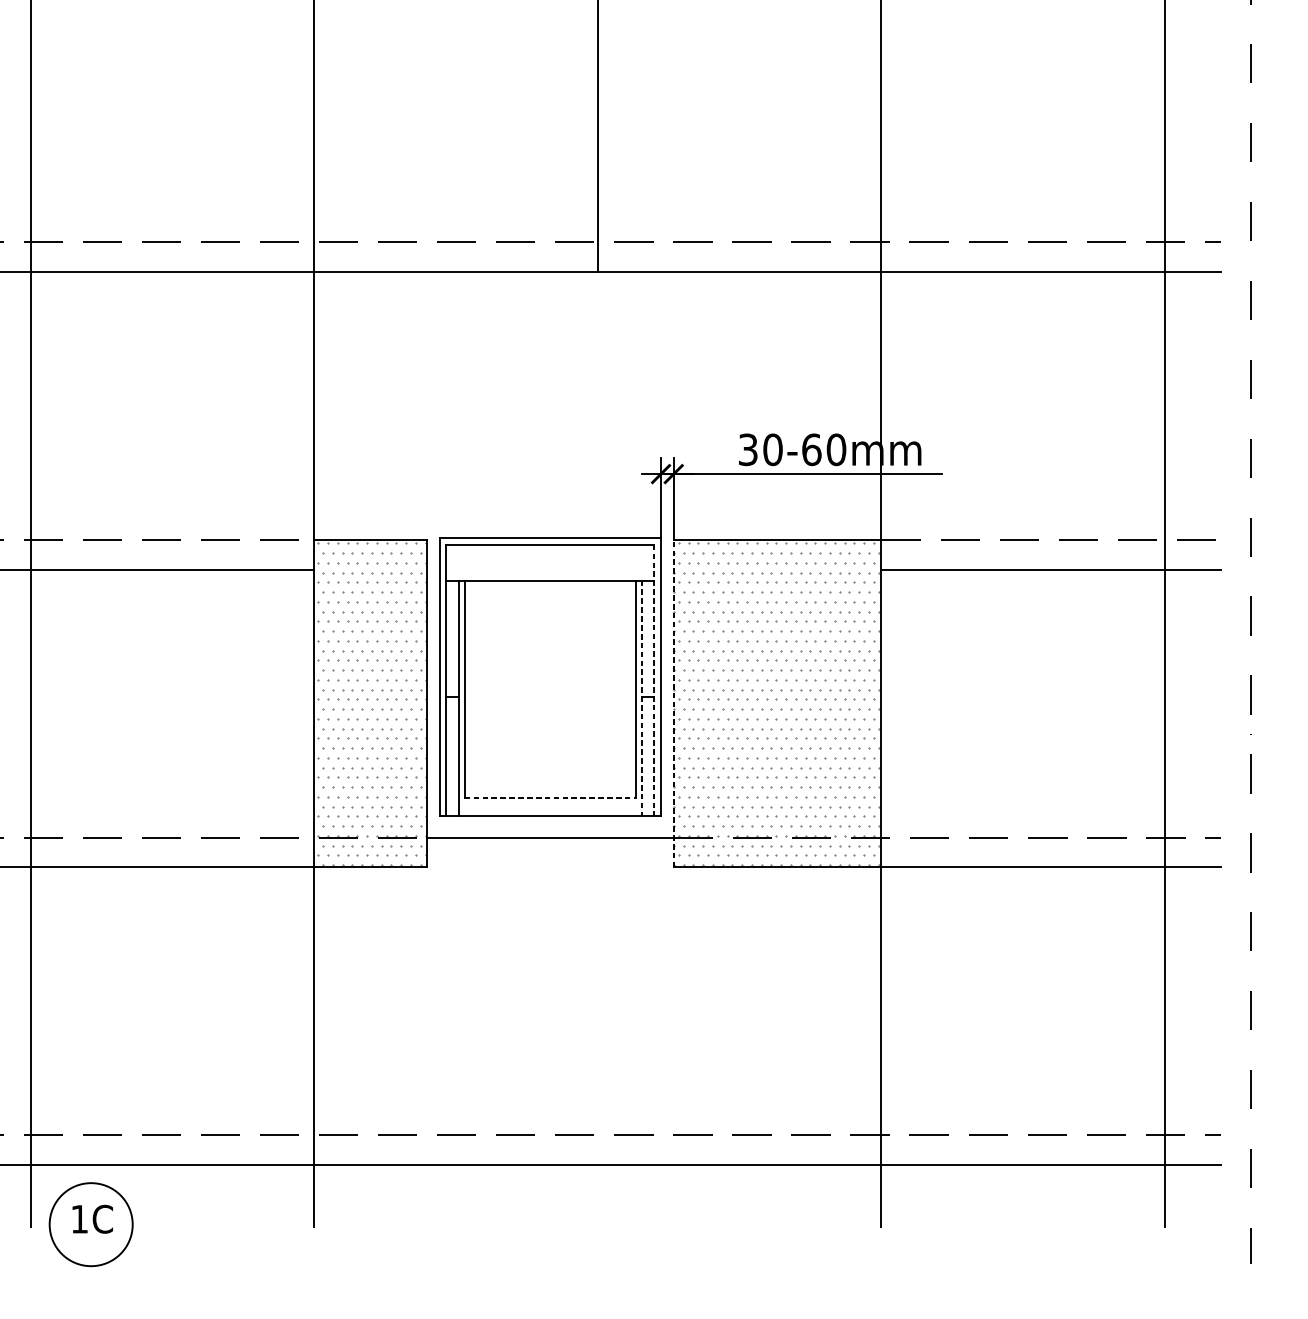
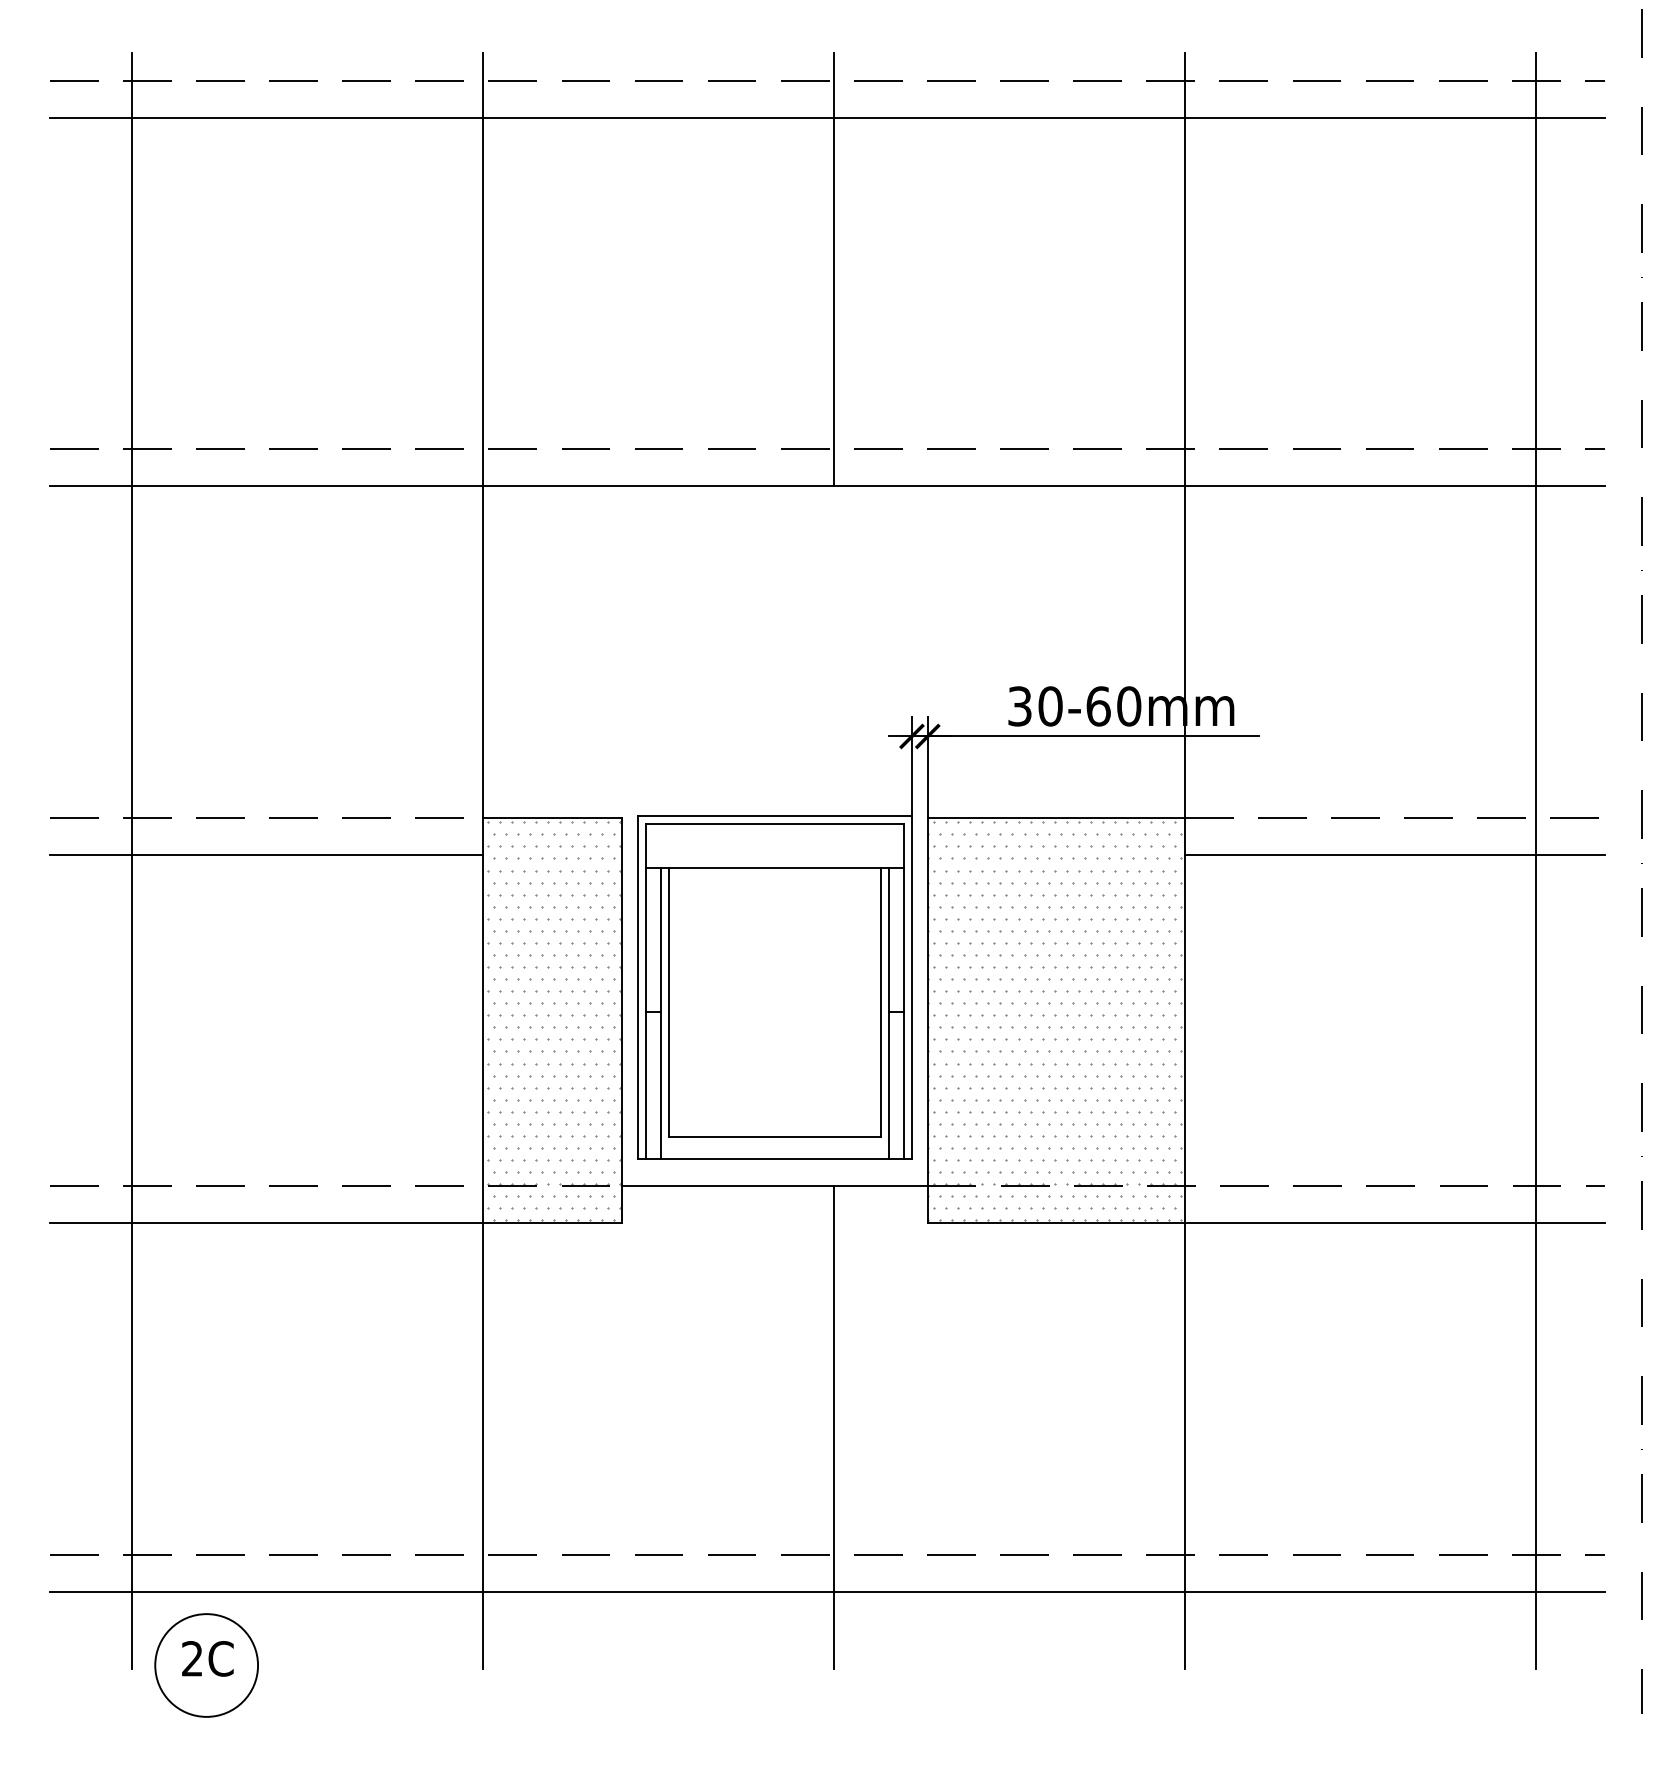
line: (654, 680) -> (903, 991), dashed -> solid
line: (642, 697) -> (888, 1013), dashed -> solid
line: (673, 703) -> (927, 1020), dashed -> solid
line: (550, 798) -> (775, 1137), dashed -> solid
line: (597, 1032) -> (833, 1427), added
text: (79, 1219) -> (192, 1658), 1C -> 2C

